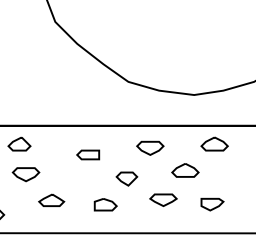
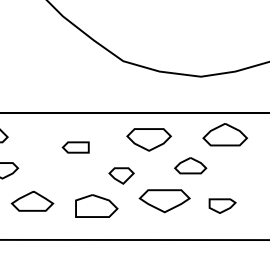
part: (214, 143) -> (224, 133), size x1.4
part: (150, 147) -> (149, 138), size x1.4
part: (51, 199) -> (32, 200), size x1.4
part: (163, 199) -> (164, 200), size x1.6
part: (105, 204) -> (96, 206), size x1.6

